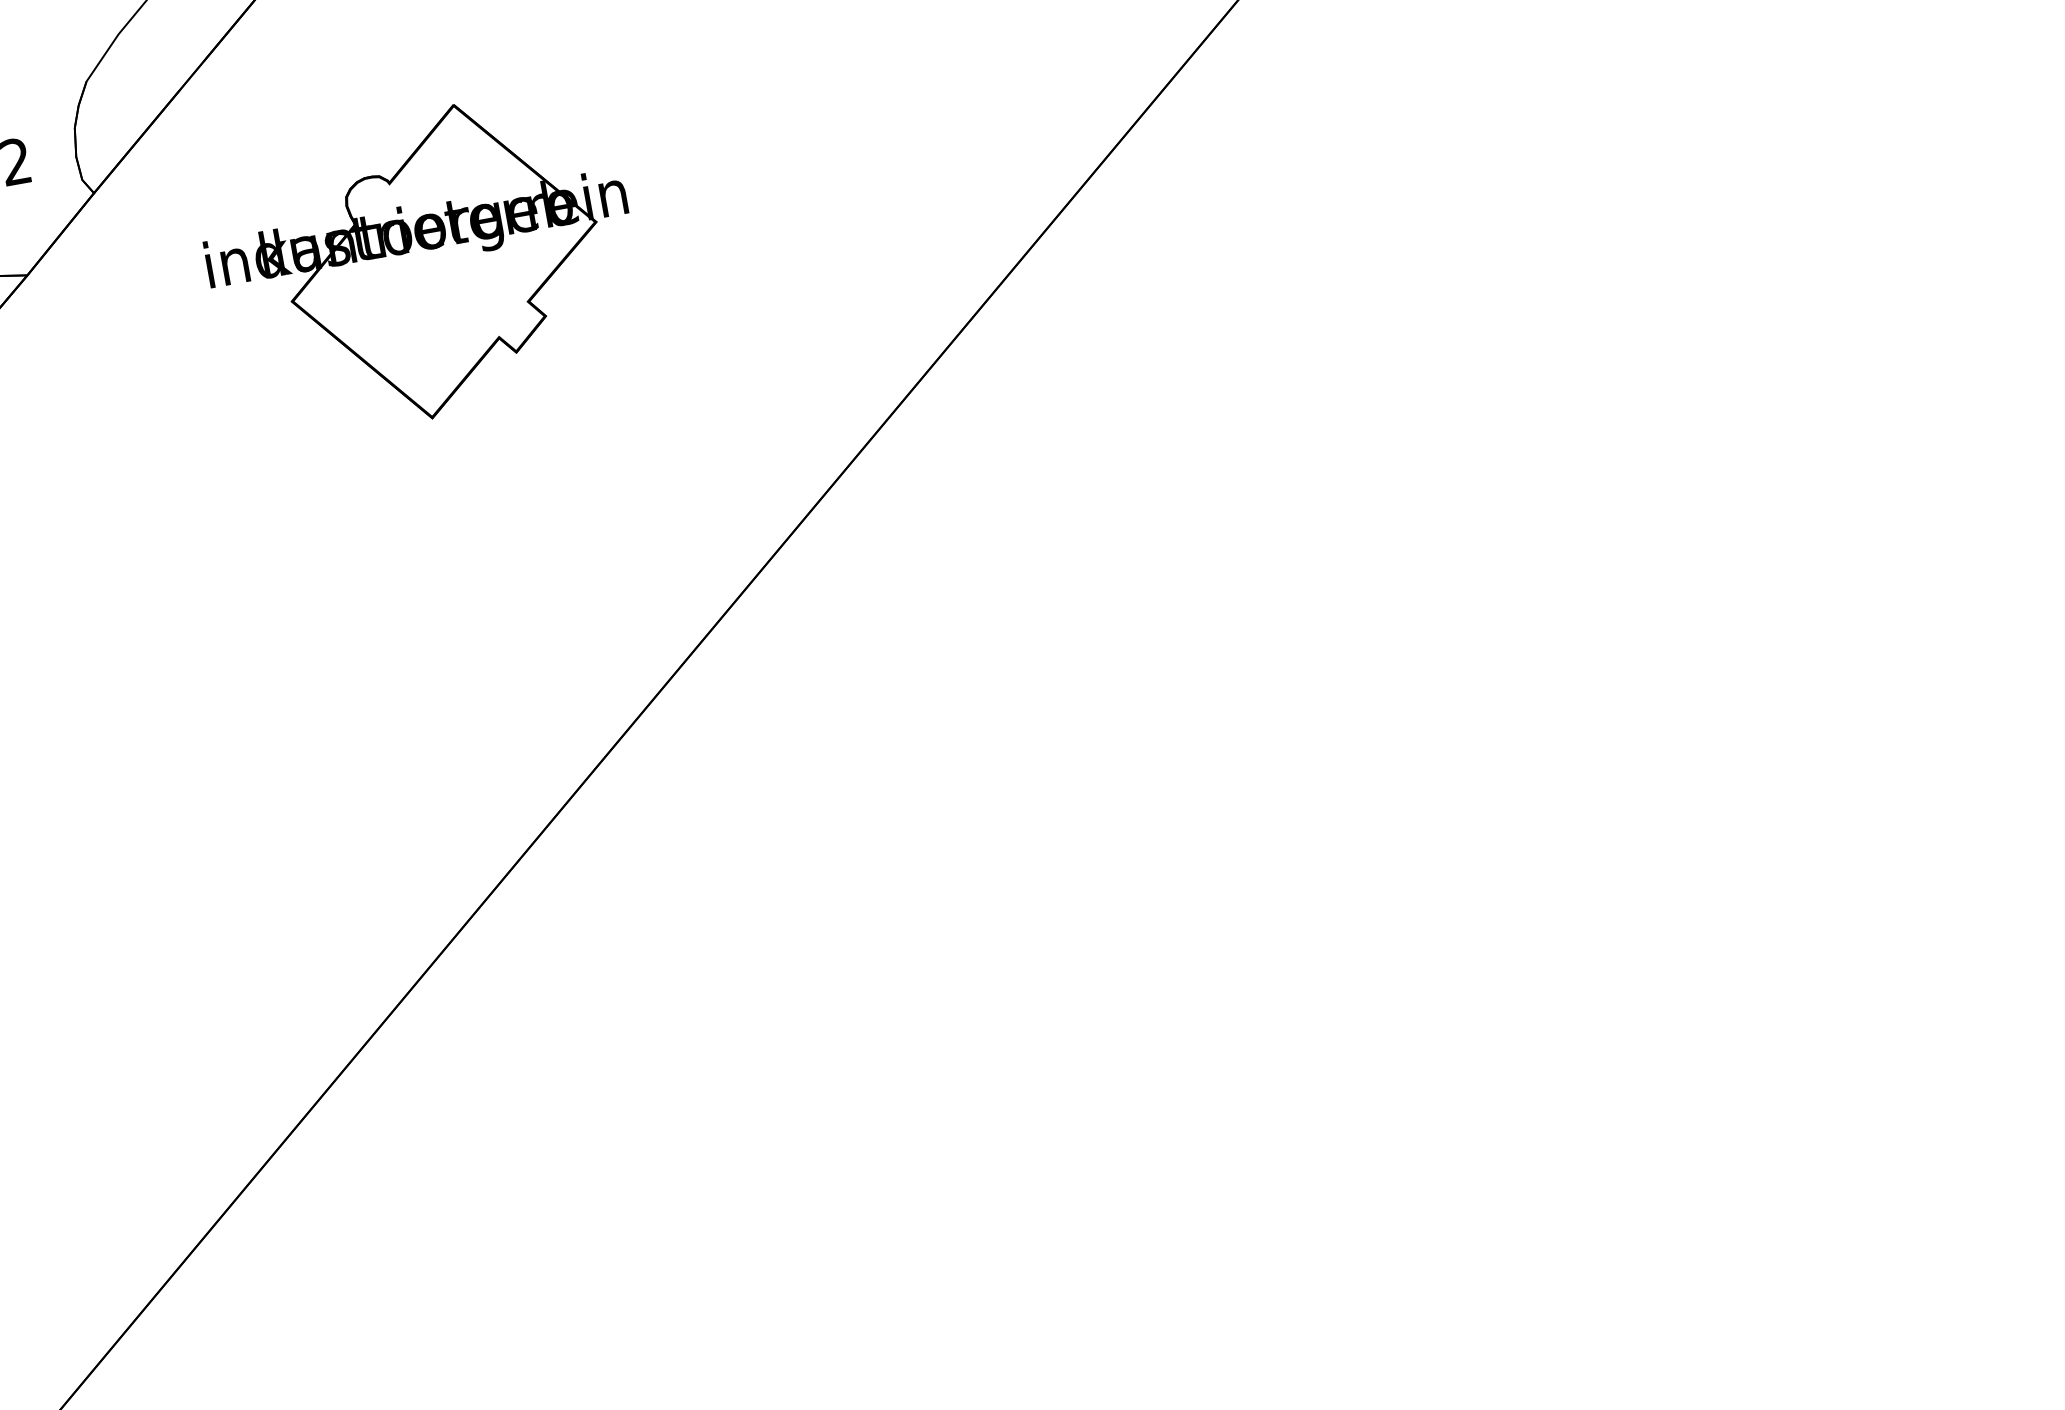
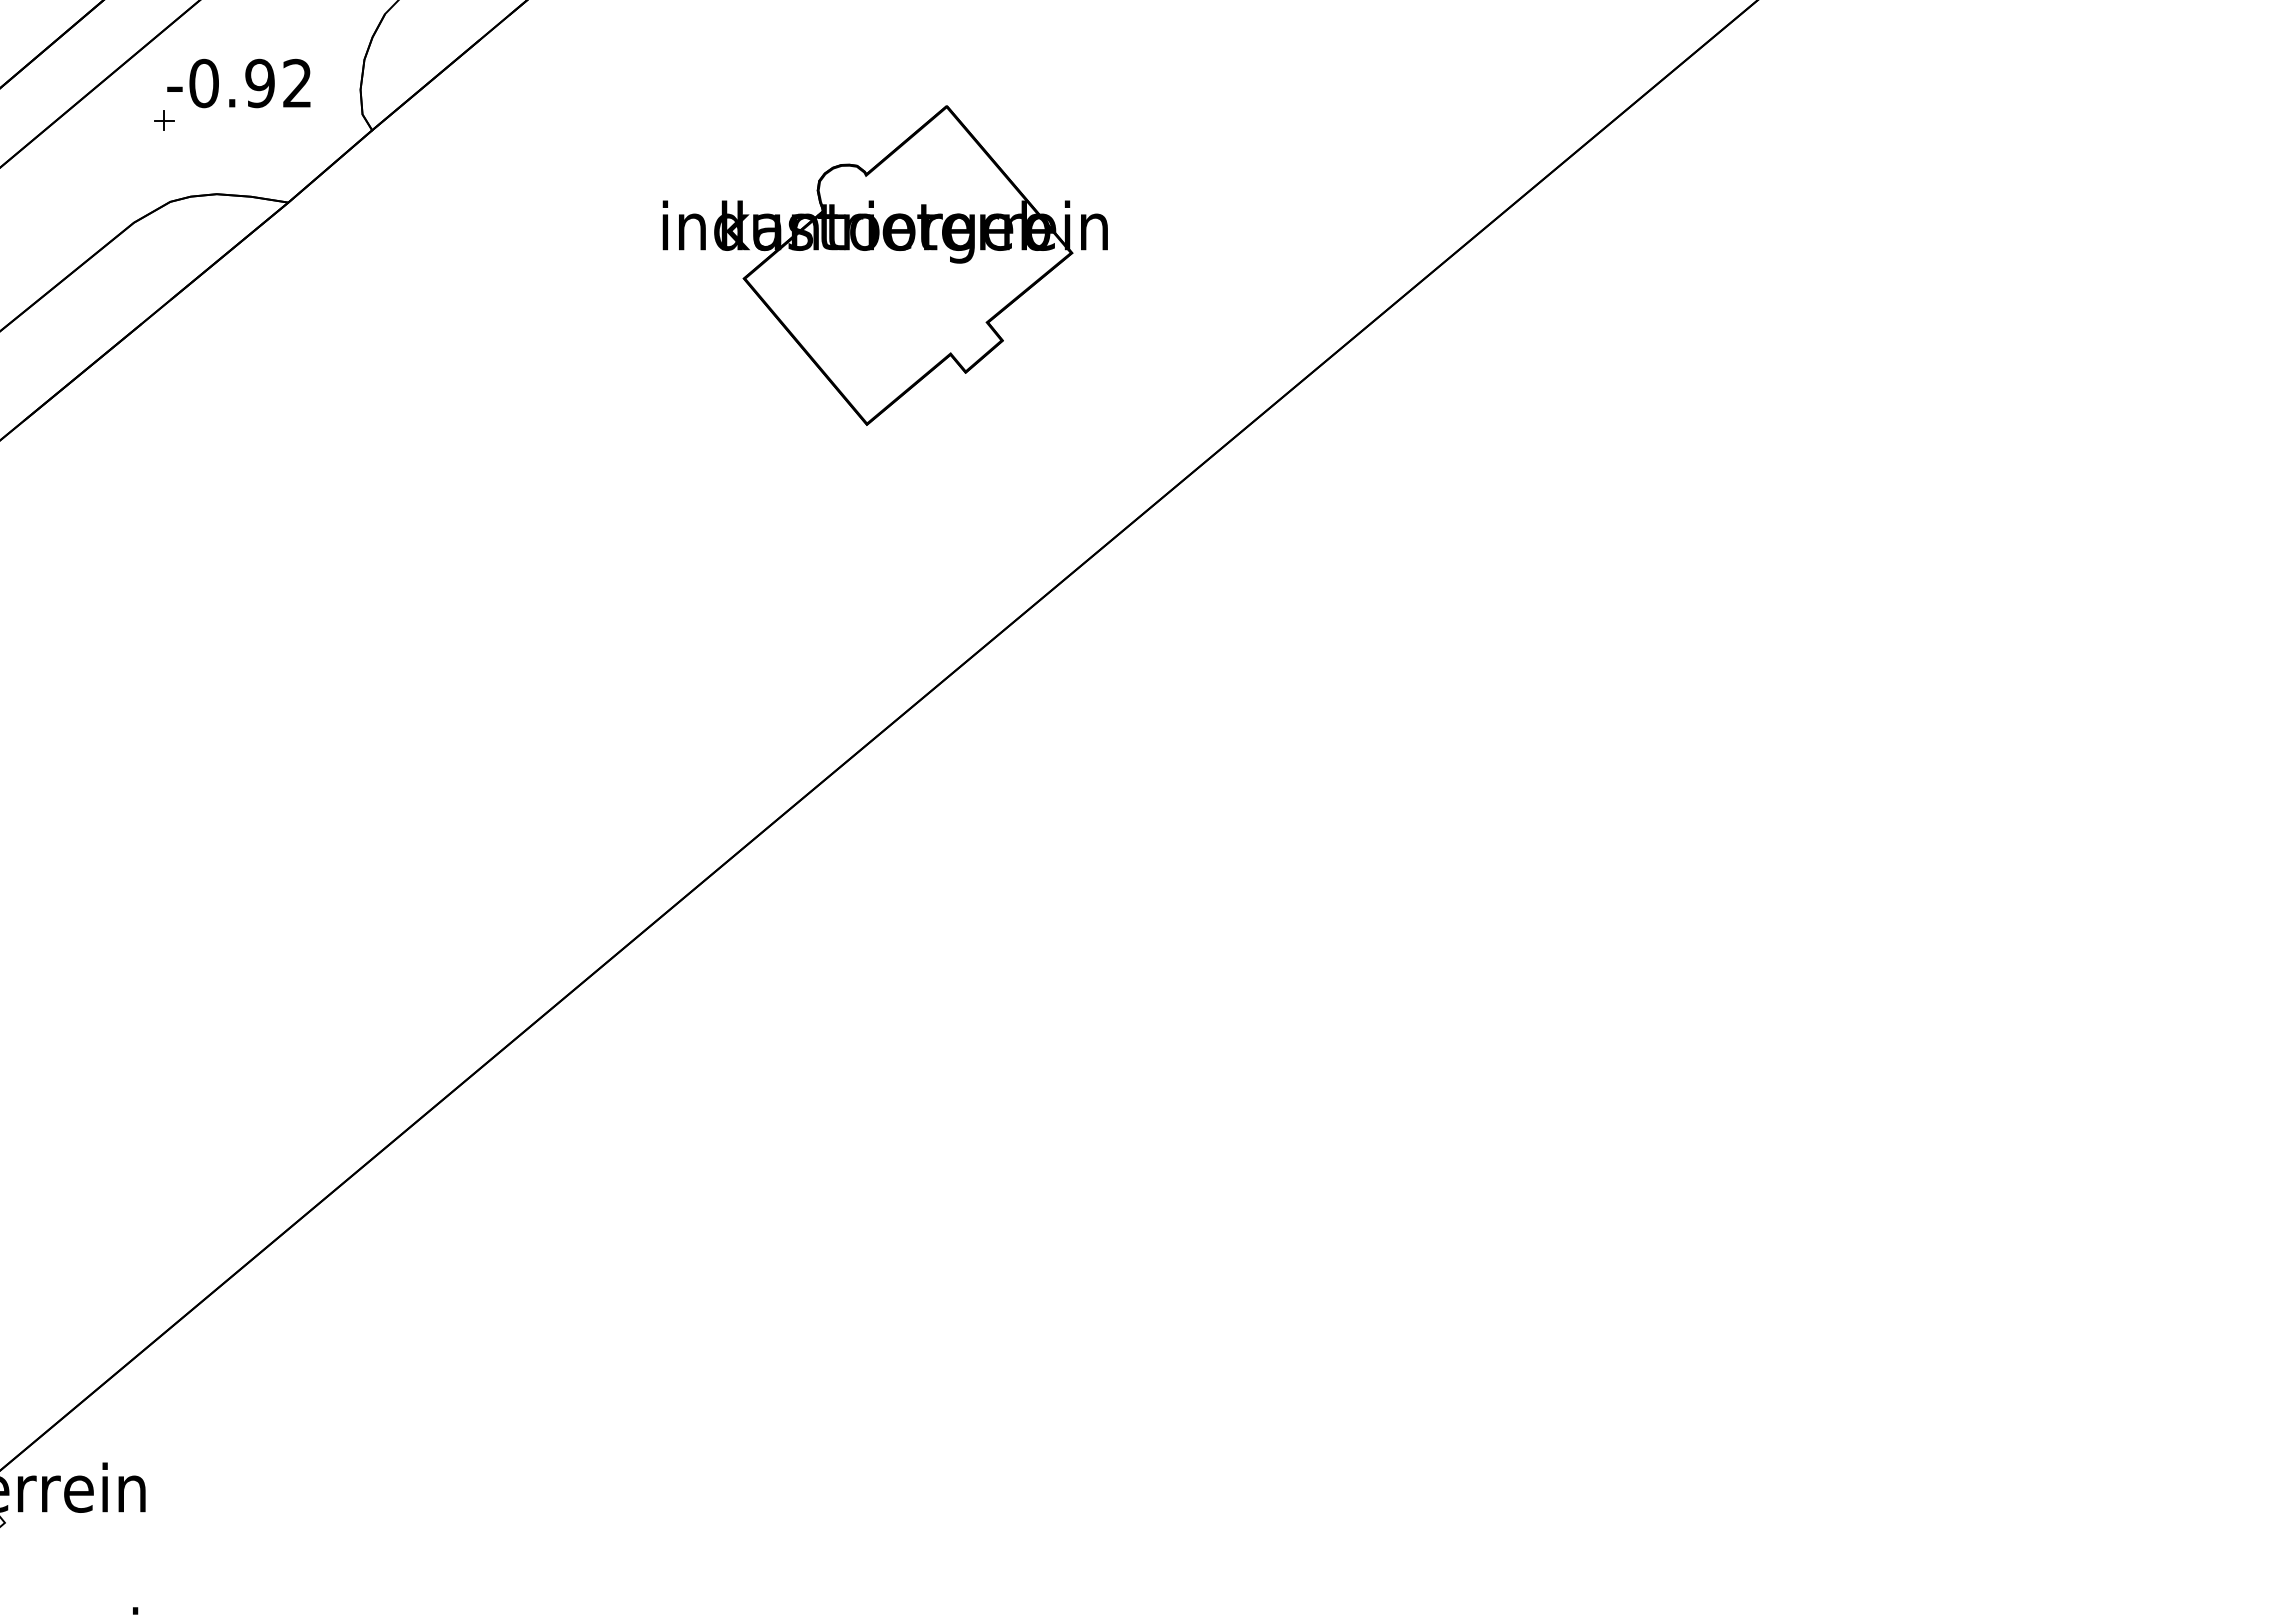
part: (421, 265) -> (884, 265), moved

